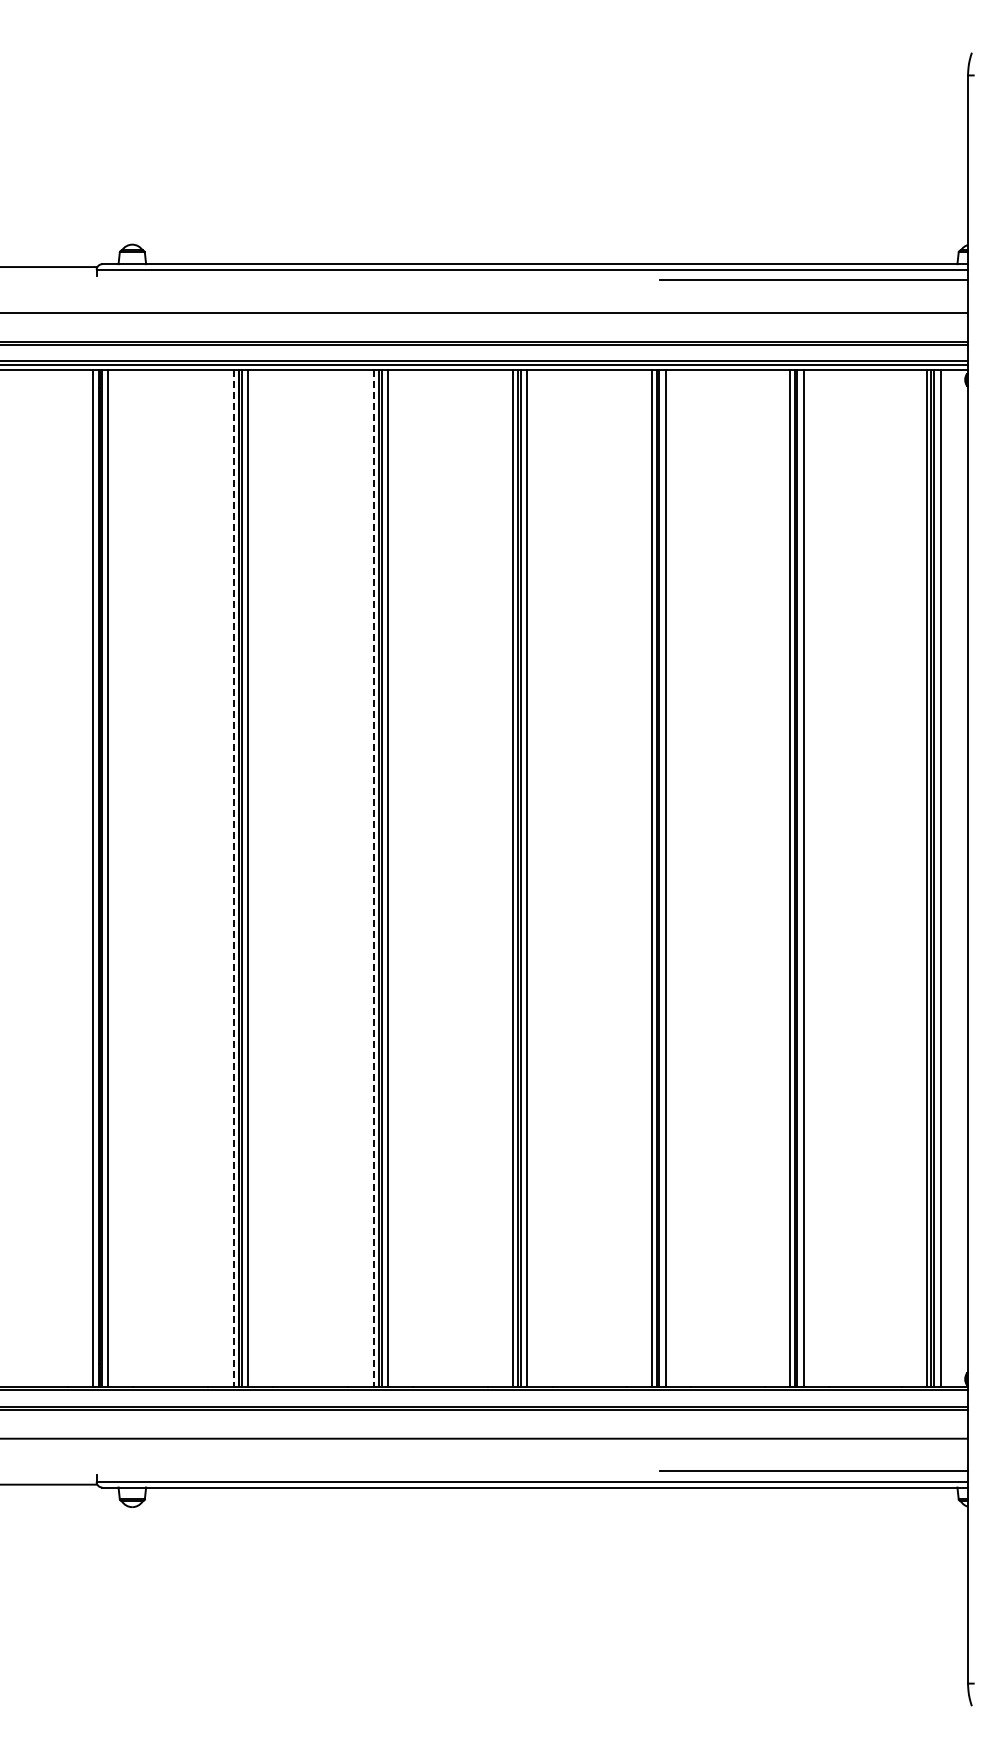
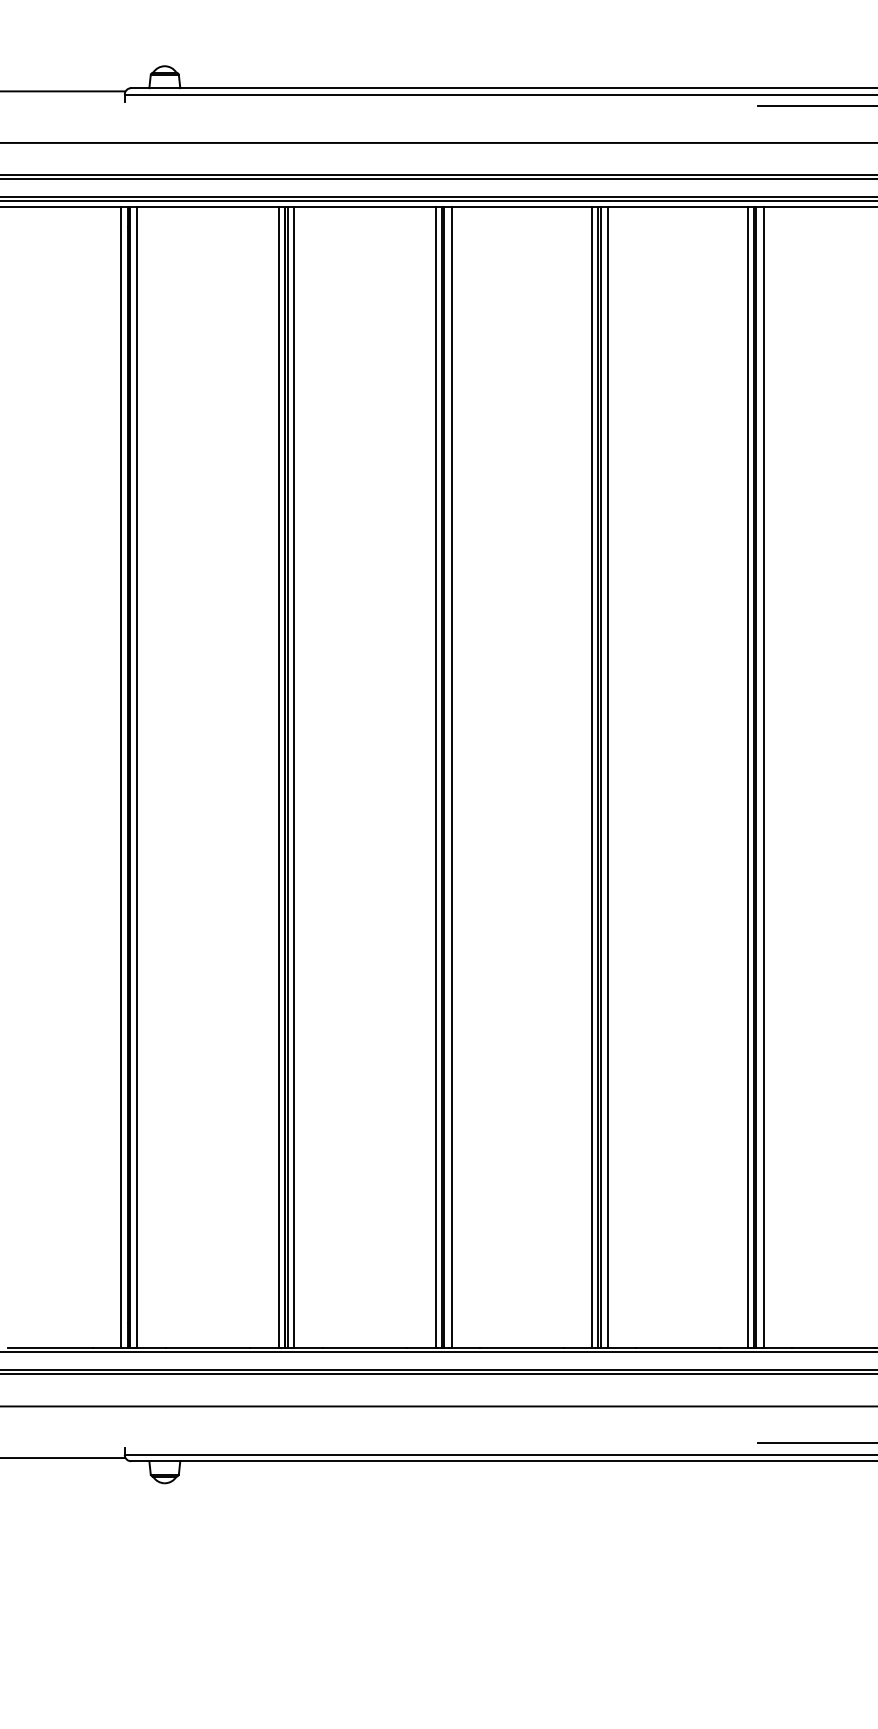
line: (233, 879) -> (278, 778), dashed -> solid
line: (373, 879) -> (435, 778), dashed -> solid

